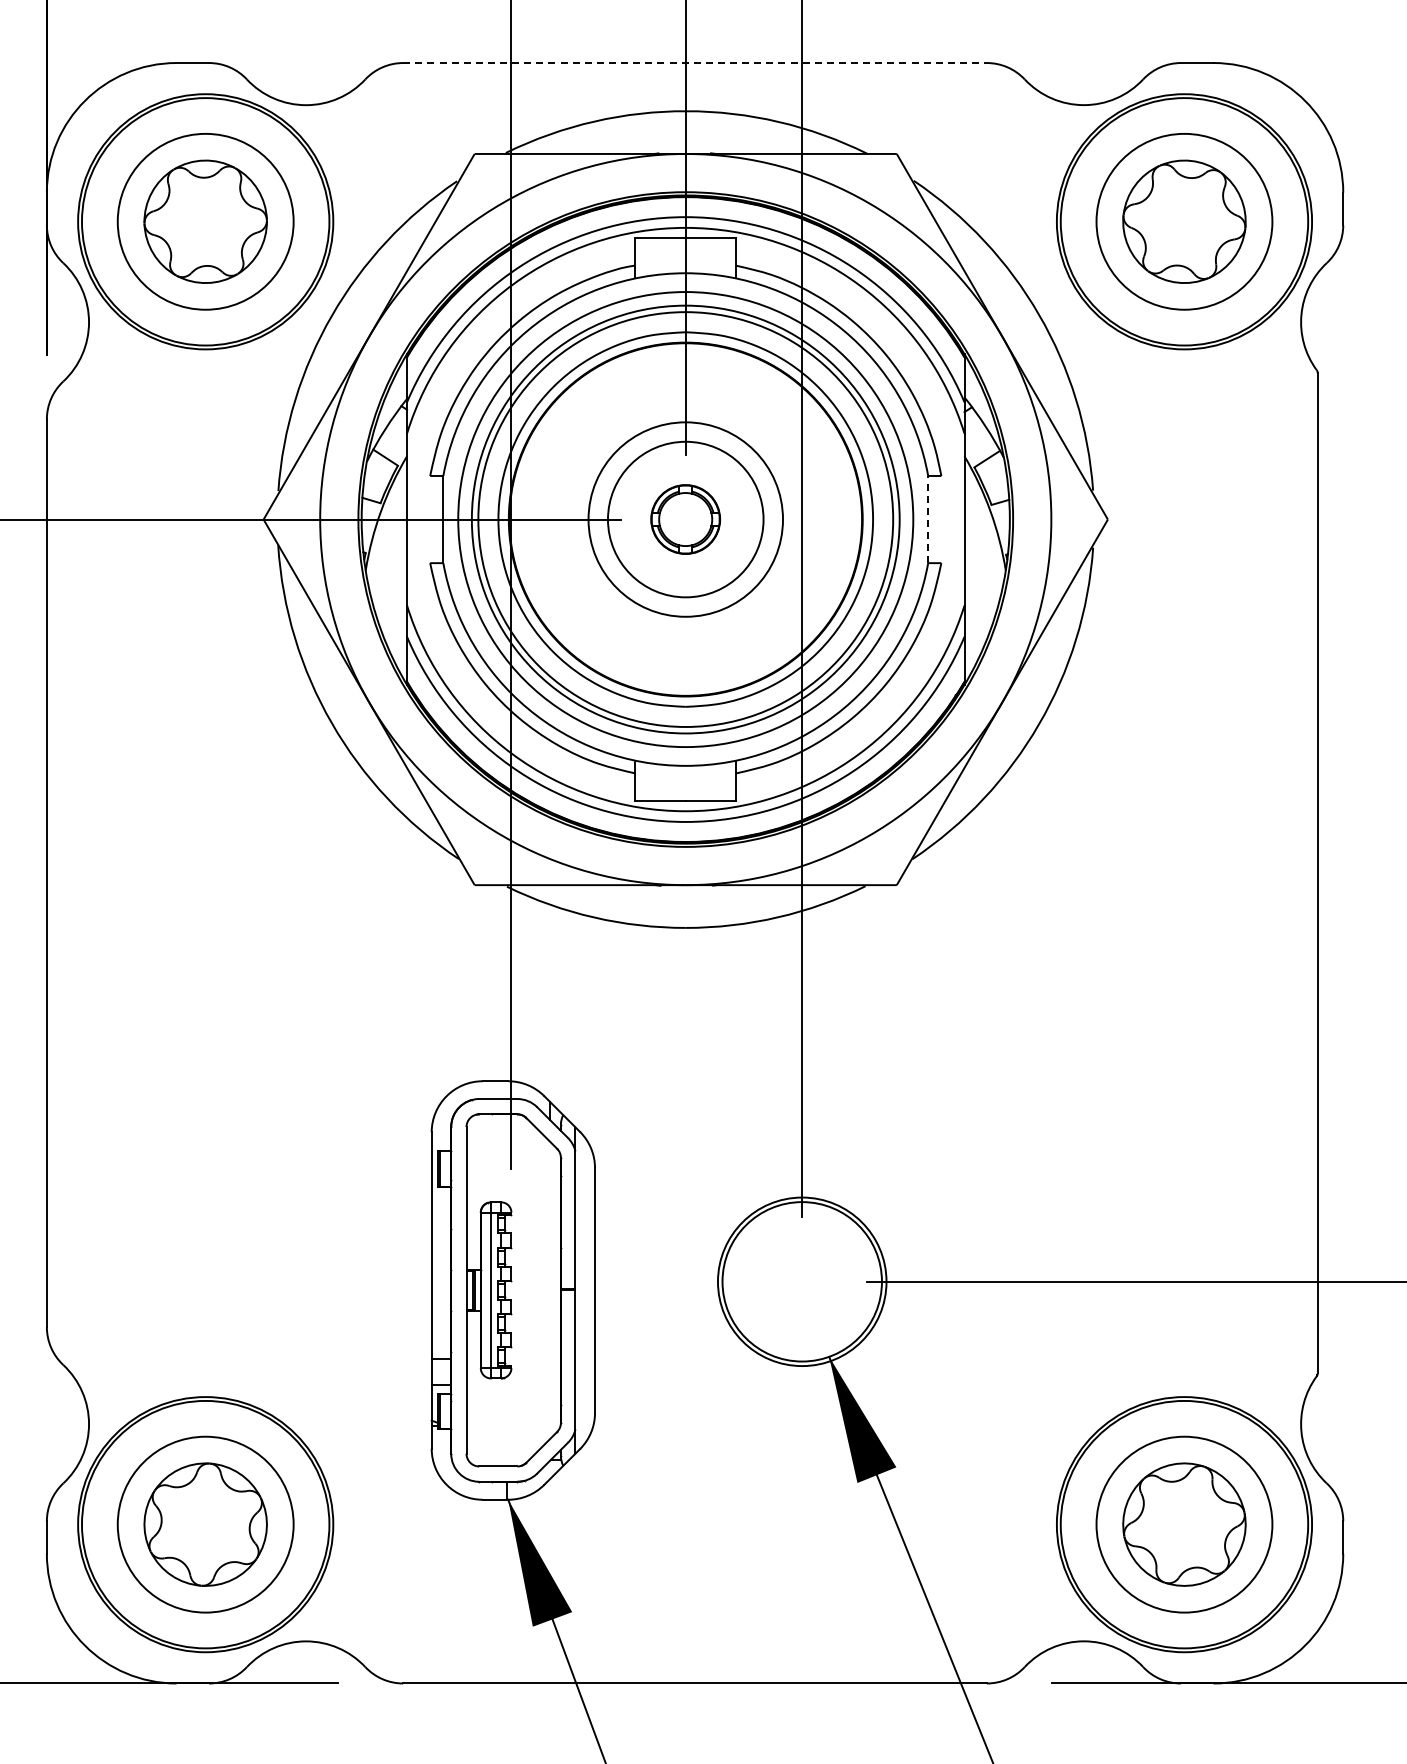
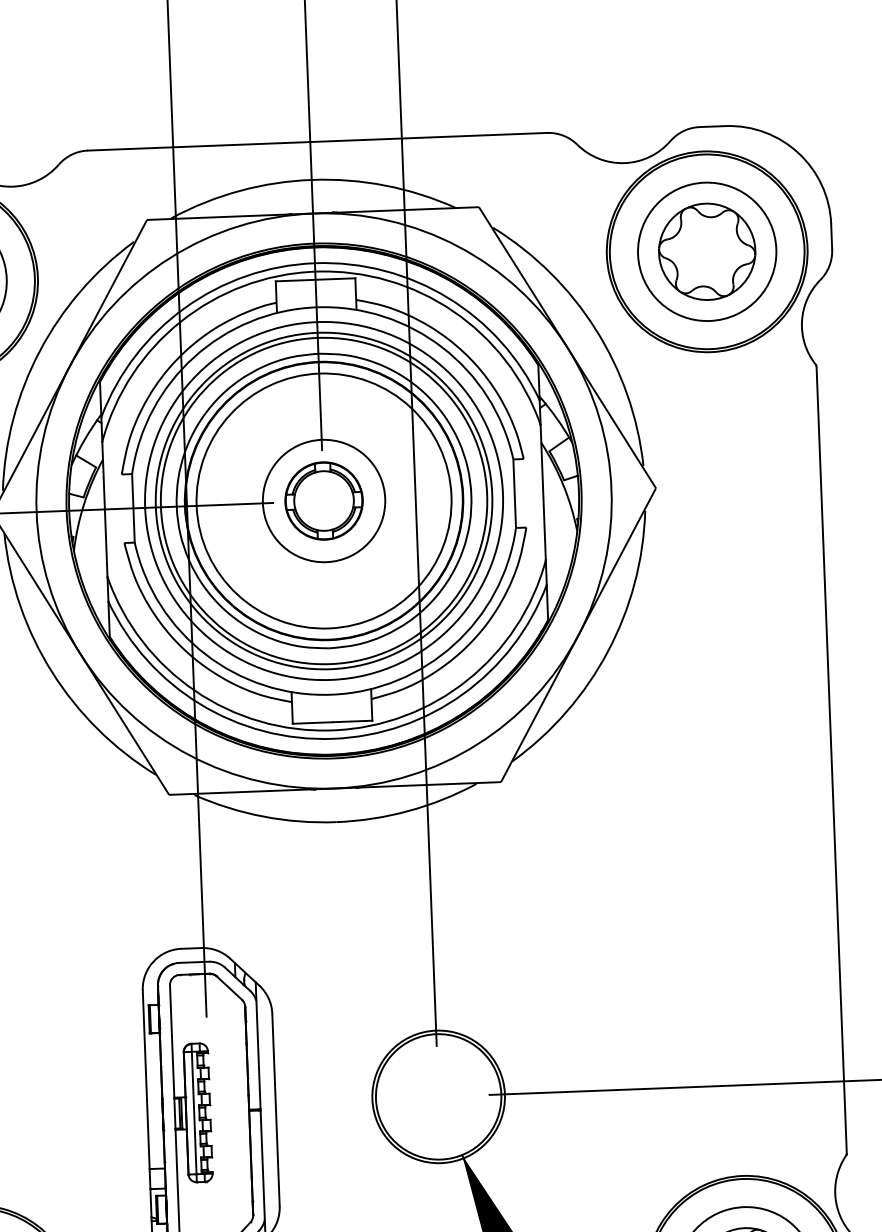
line: (695, 63) -> (317, 142), dashed -> solid
circle: (685, 519) -> (323, 500), size x1.67
part: (685, 519) -> (323, 500), size x1.43
line: (928, 519) -> (514, 493), dashed -> solid

